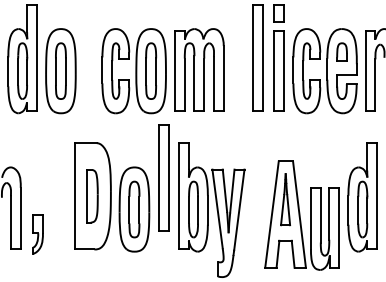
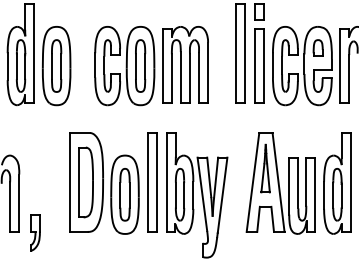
part: (163, 178) -> (152, 182), moved
part: (91, 196) -> (85, 182), size x1.43
part: (301, 215) -> (280, 183), moved
part: (38, 233) -> (35, 232), moved

